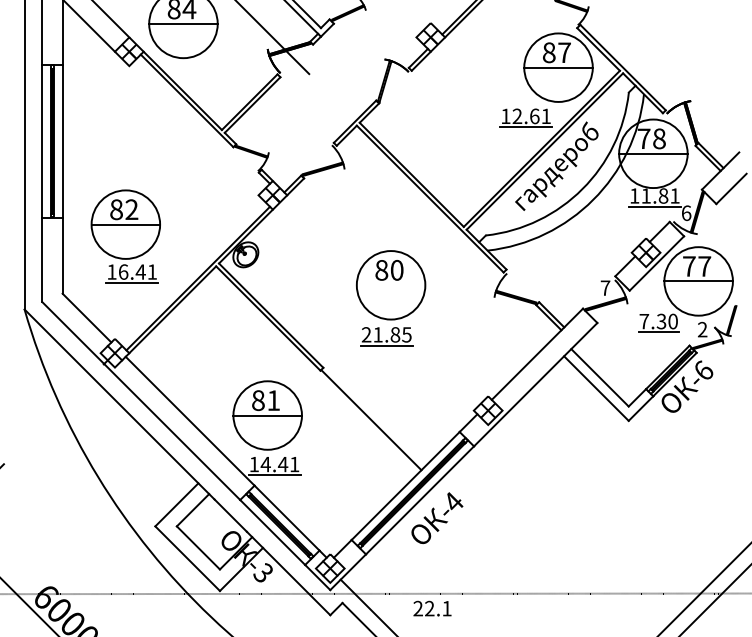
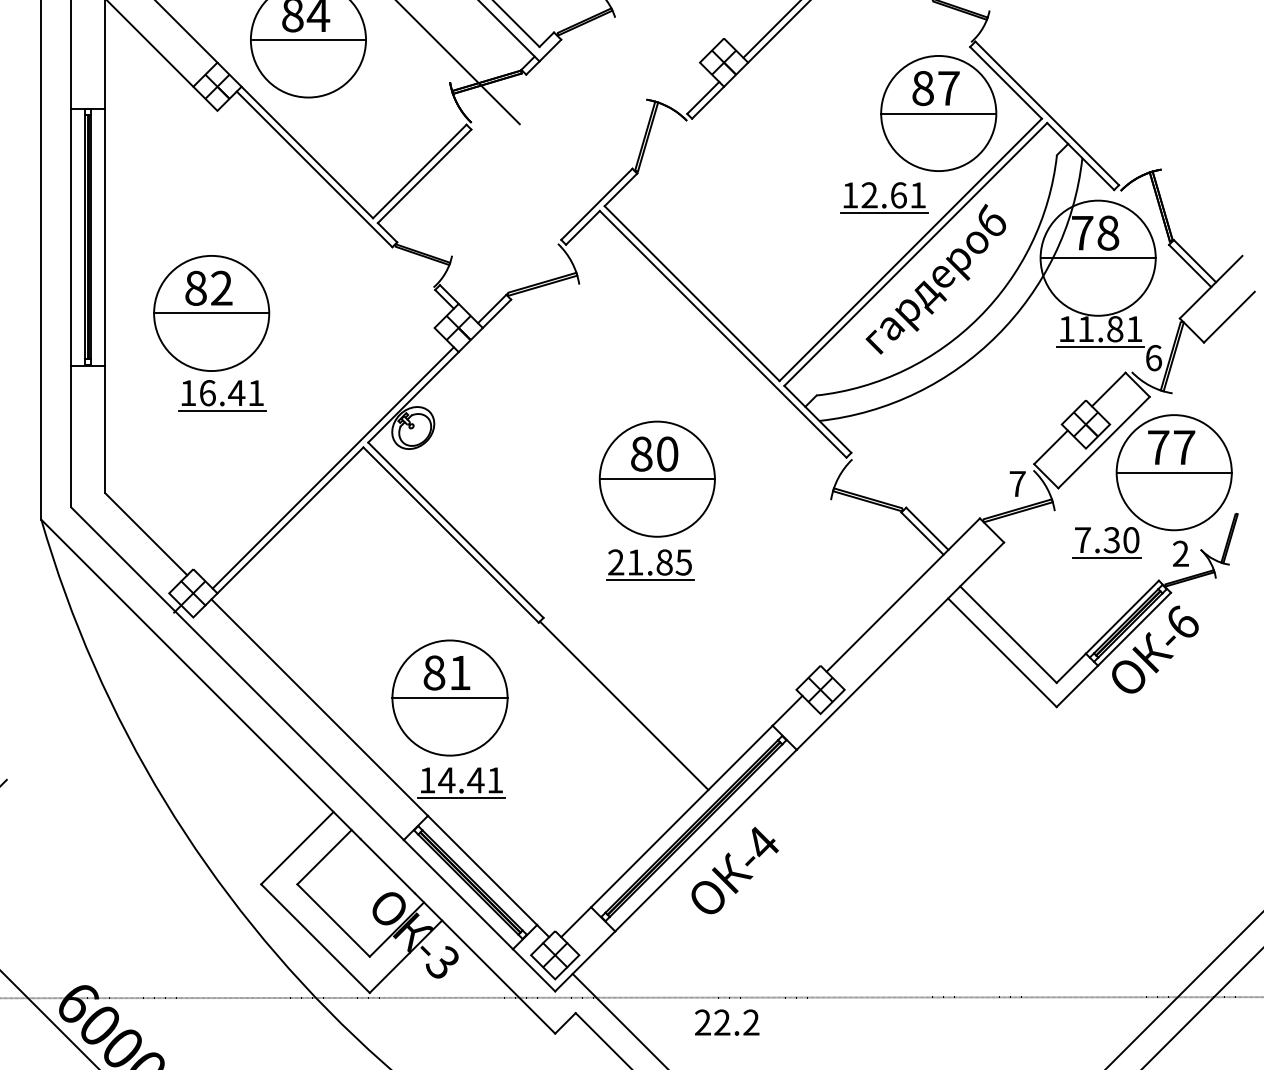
part: (125, 236) -> (211, 333), moved
line: (390, 285) -> (656, 479), added
text: (446, 608) -> (750, 1022), 22.1 -> 22.2

